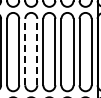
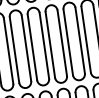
line: (25, 51) -> (32, 46), dashed -> solid
line: (37, 51) -> (44, 45), dashed -> solid

